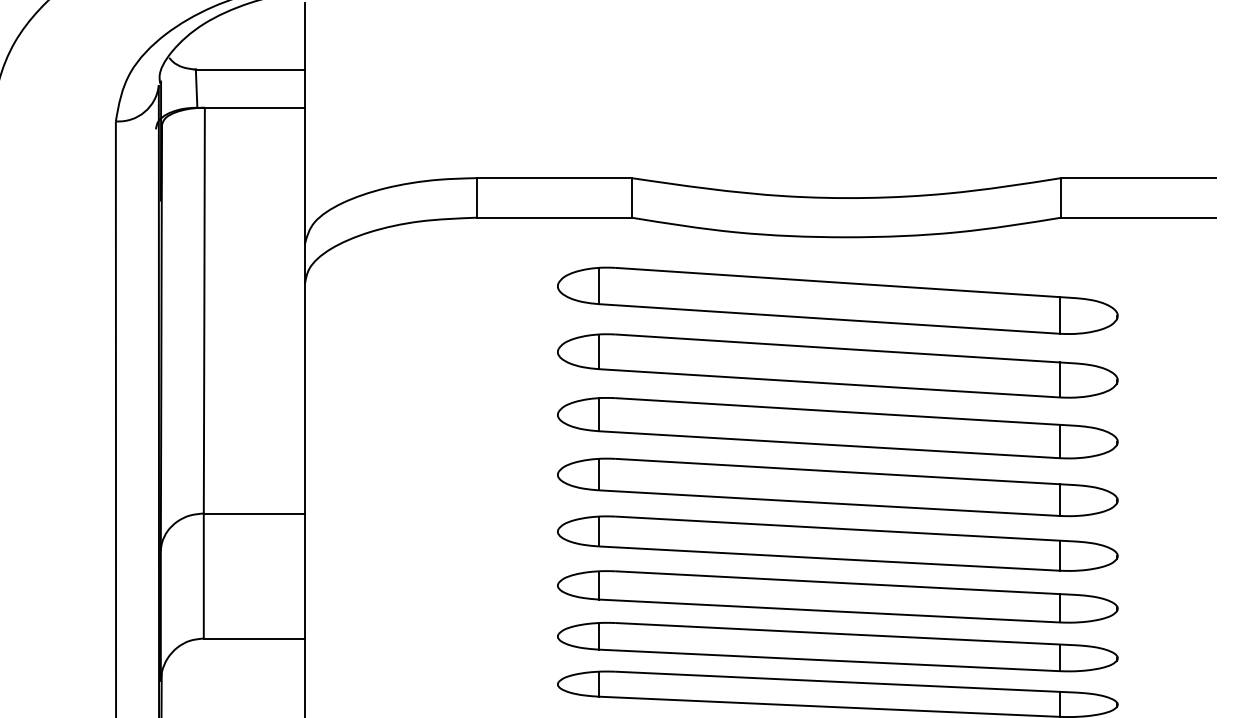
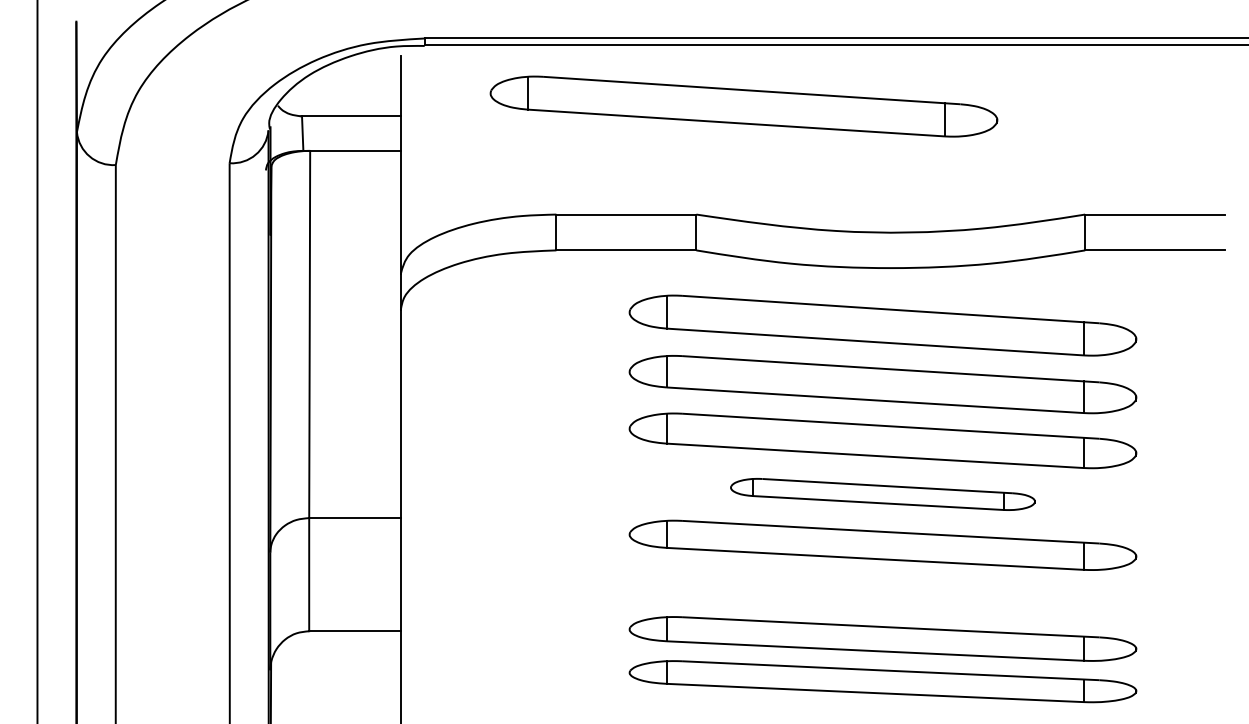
part: (683, 58) -> (743, 106), added
part: (837, 487) -> (882, 494), size x0.6
part: (837, 596) -> (882, 593), removed

